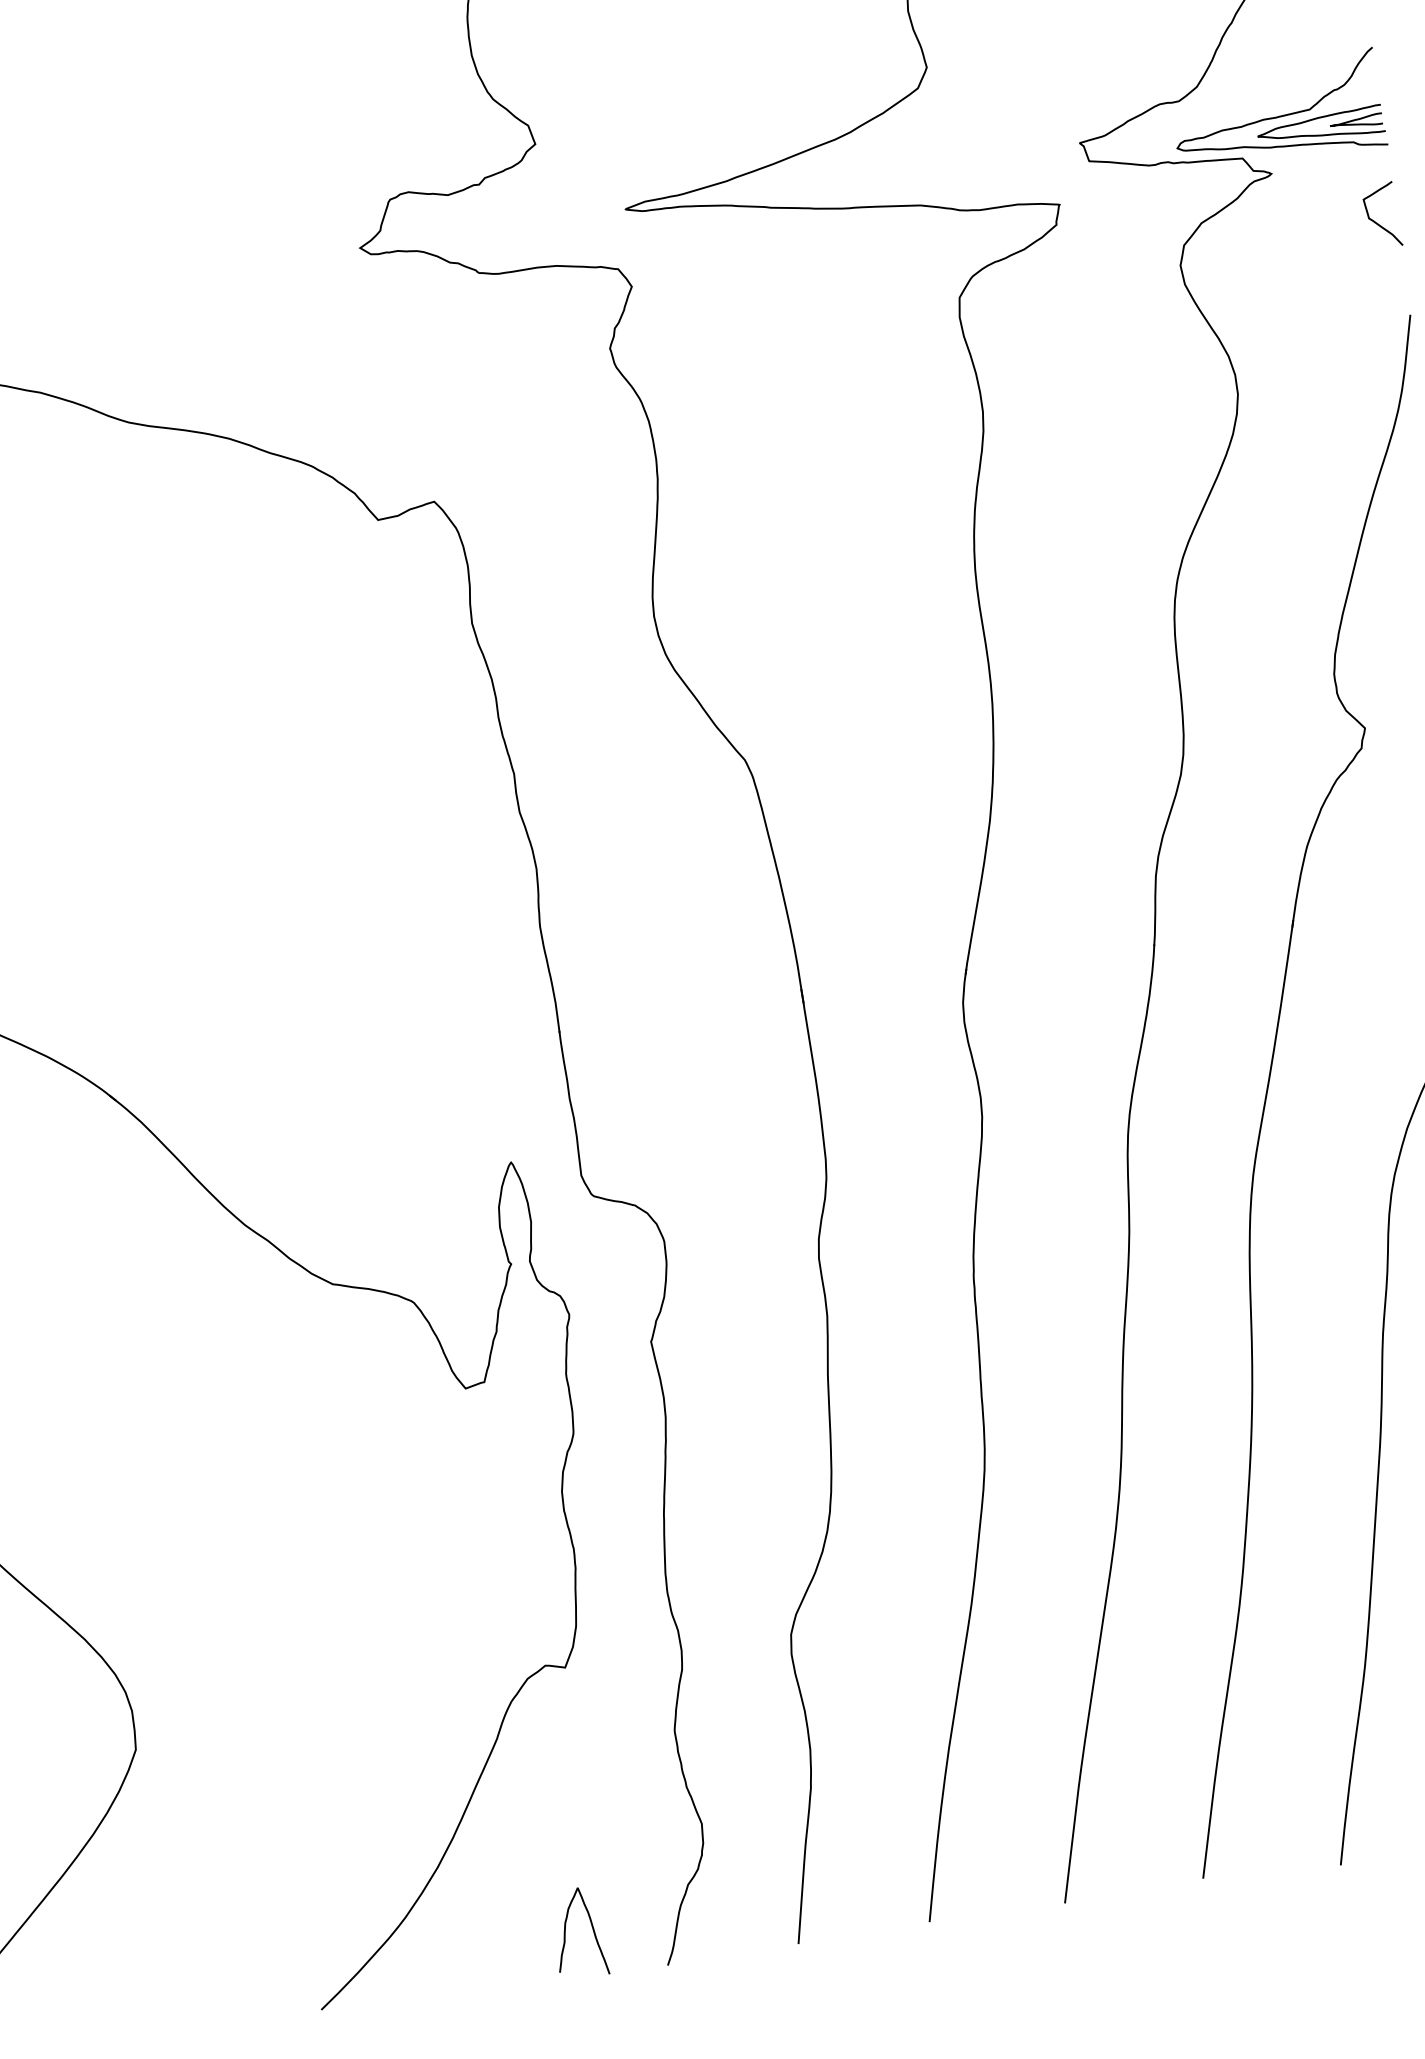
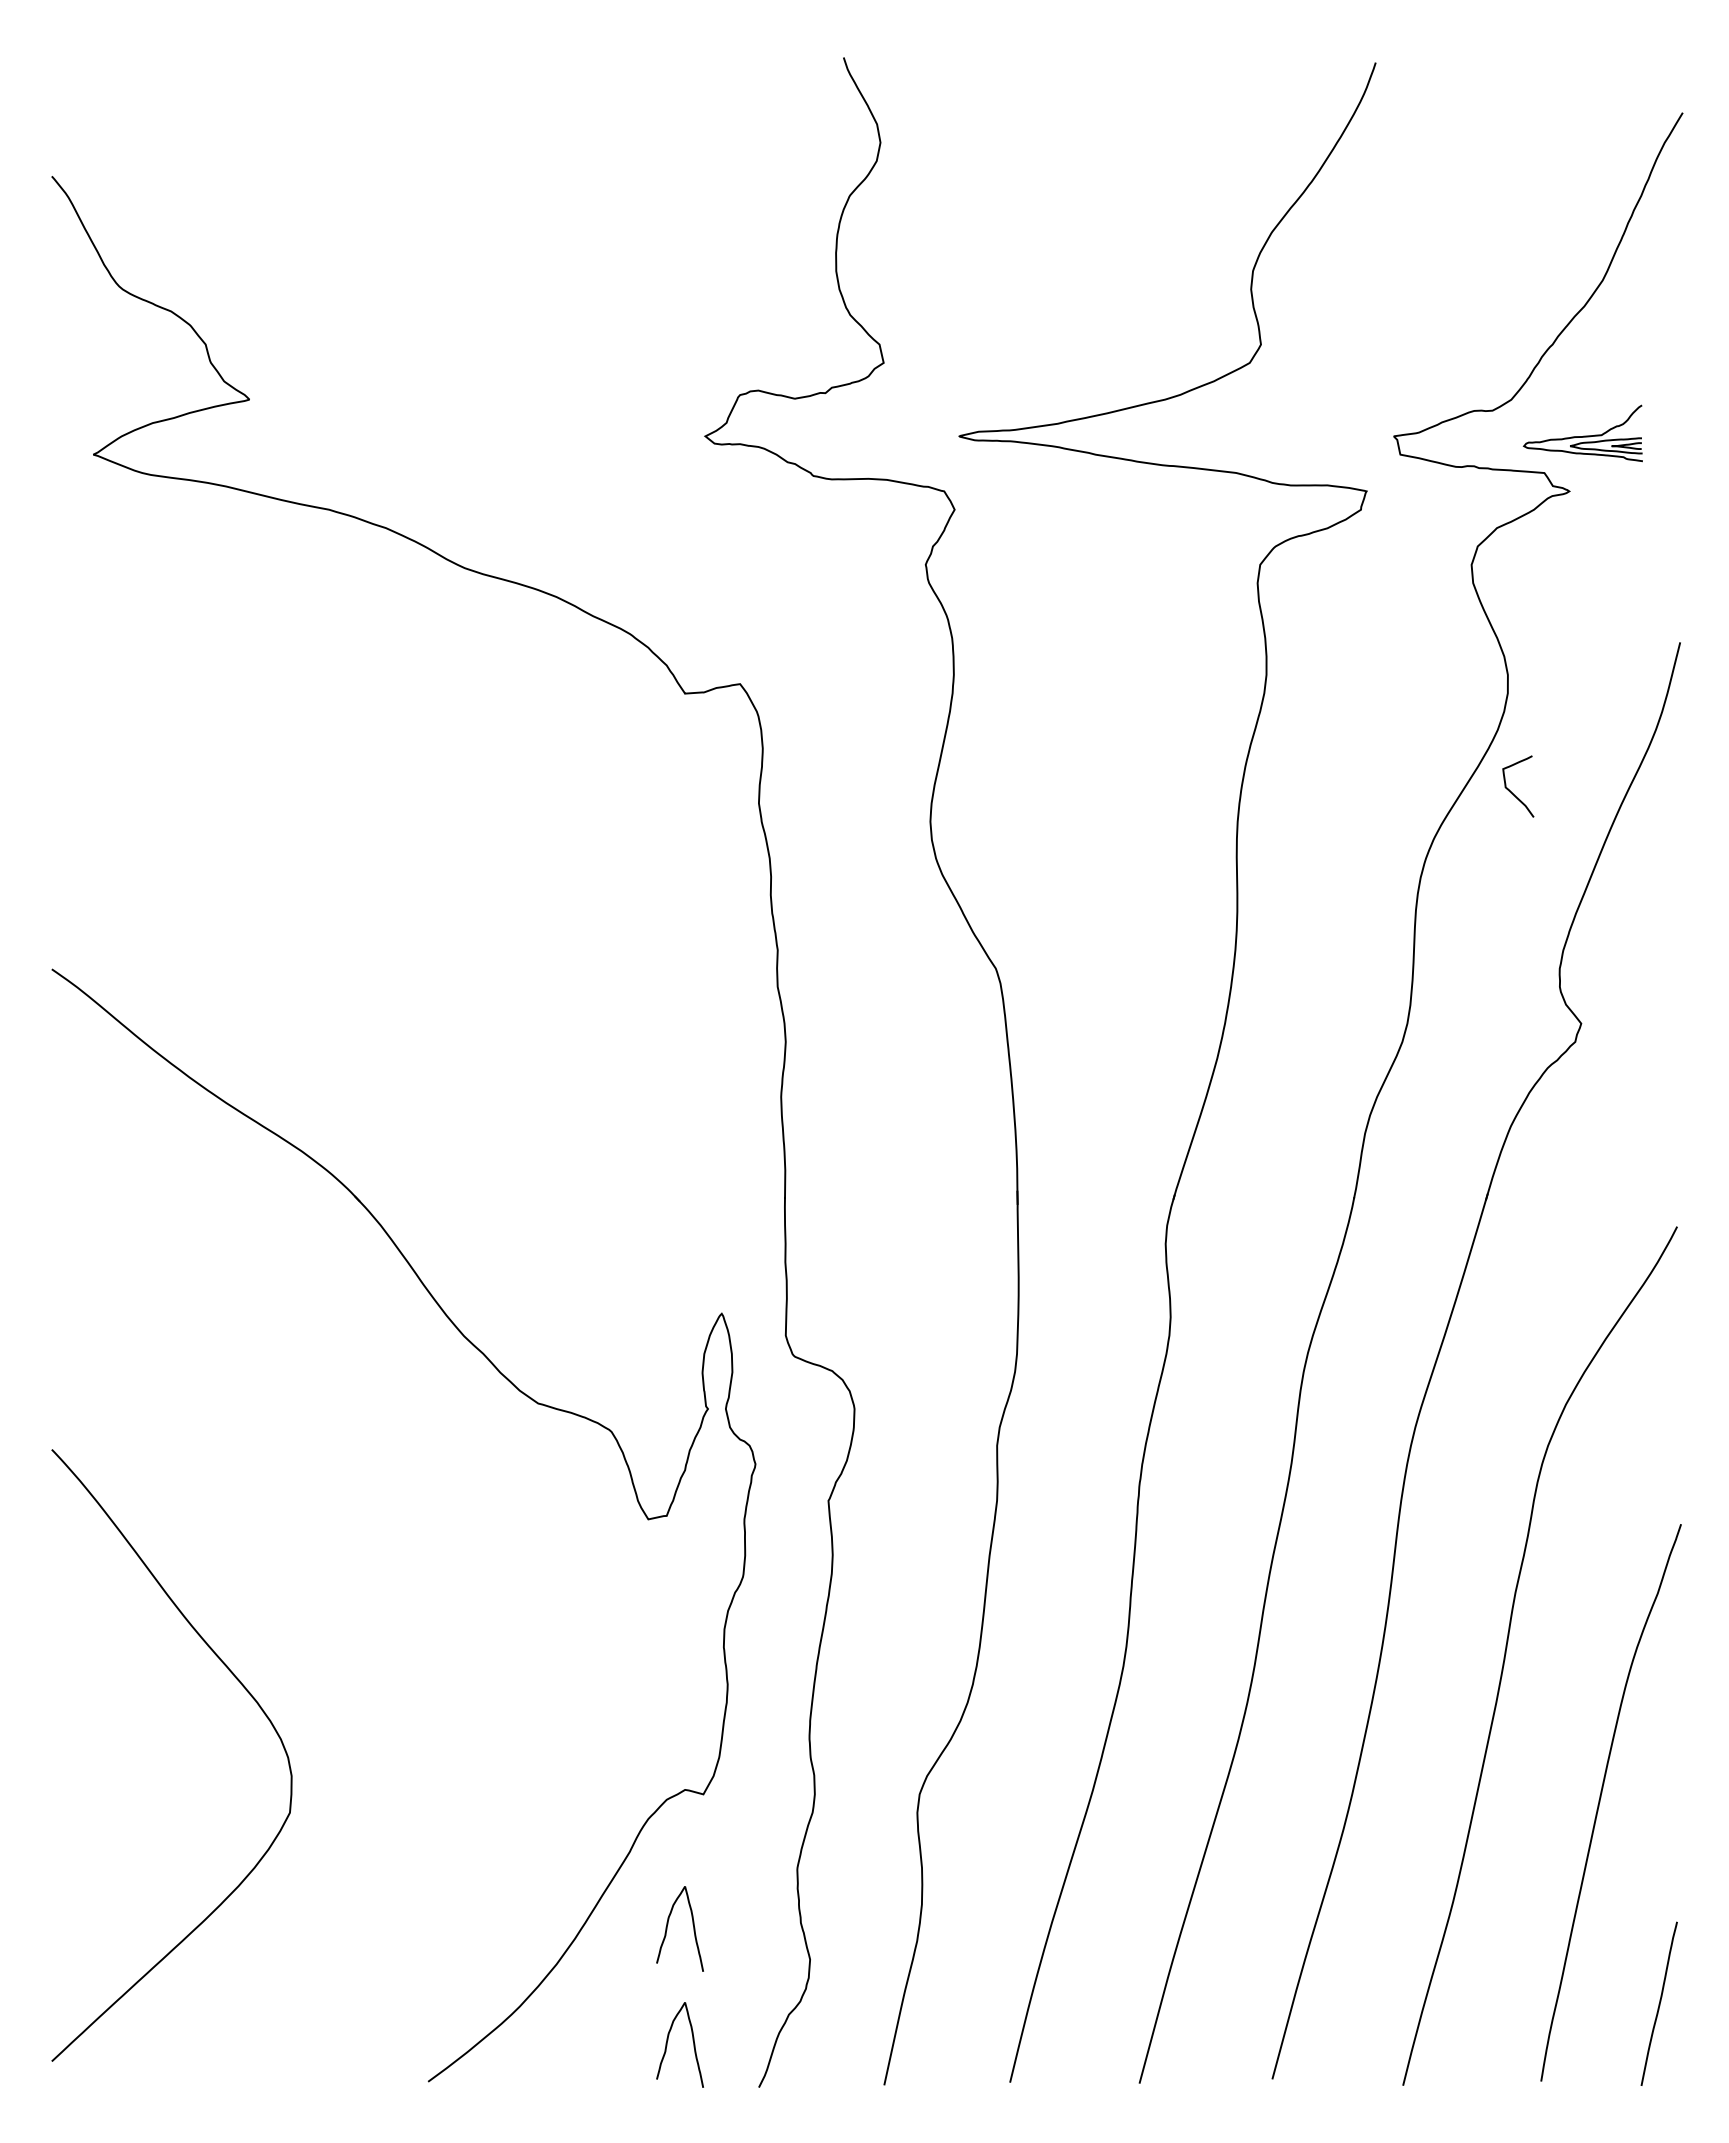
part: (1276, 111) -> (1582, 433), size x0.6
curve: (1376, 222) -> (1512, 792), moved
curve: (548, 1808) -> (668, 1924), added

